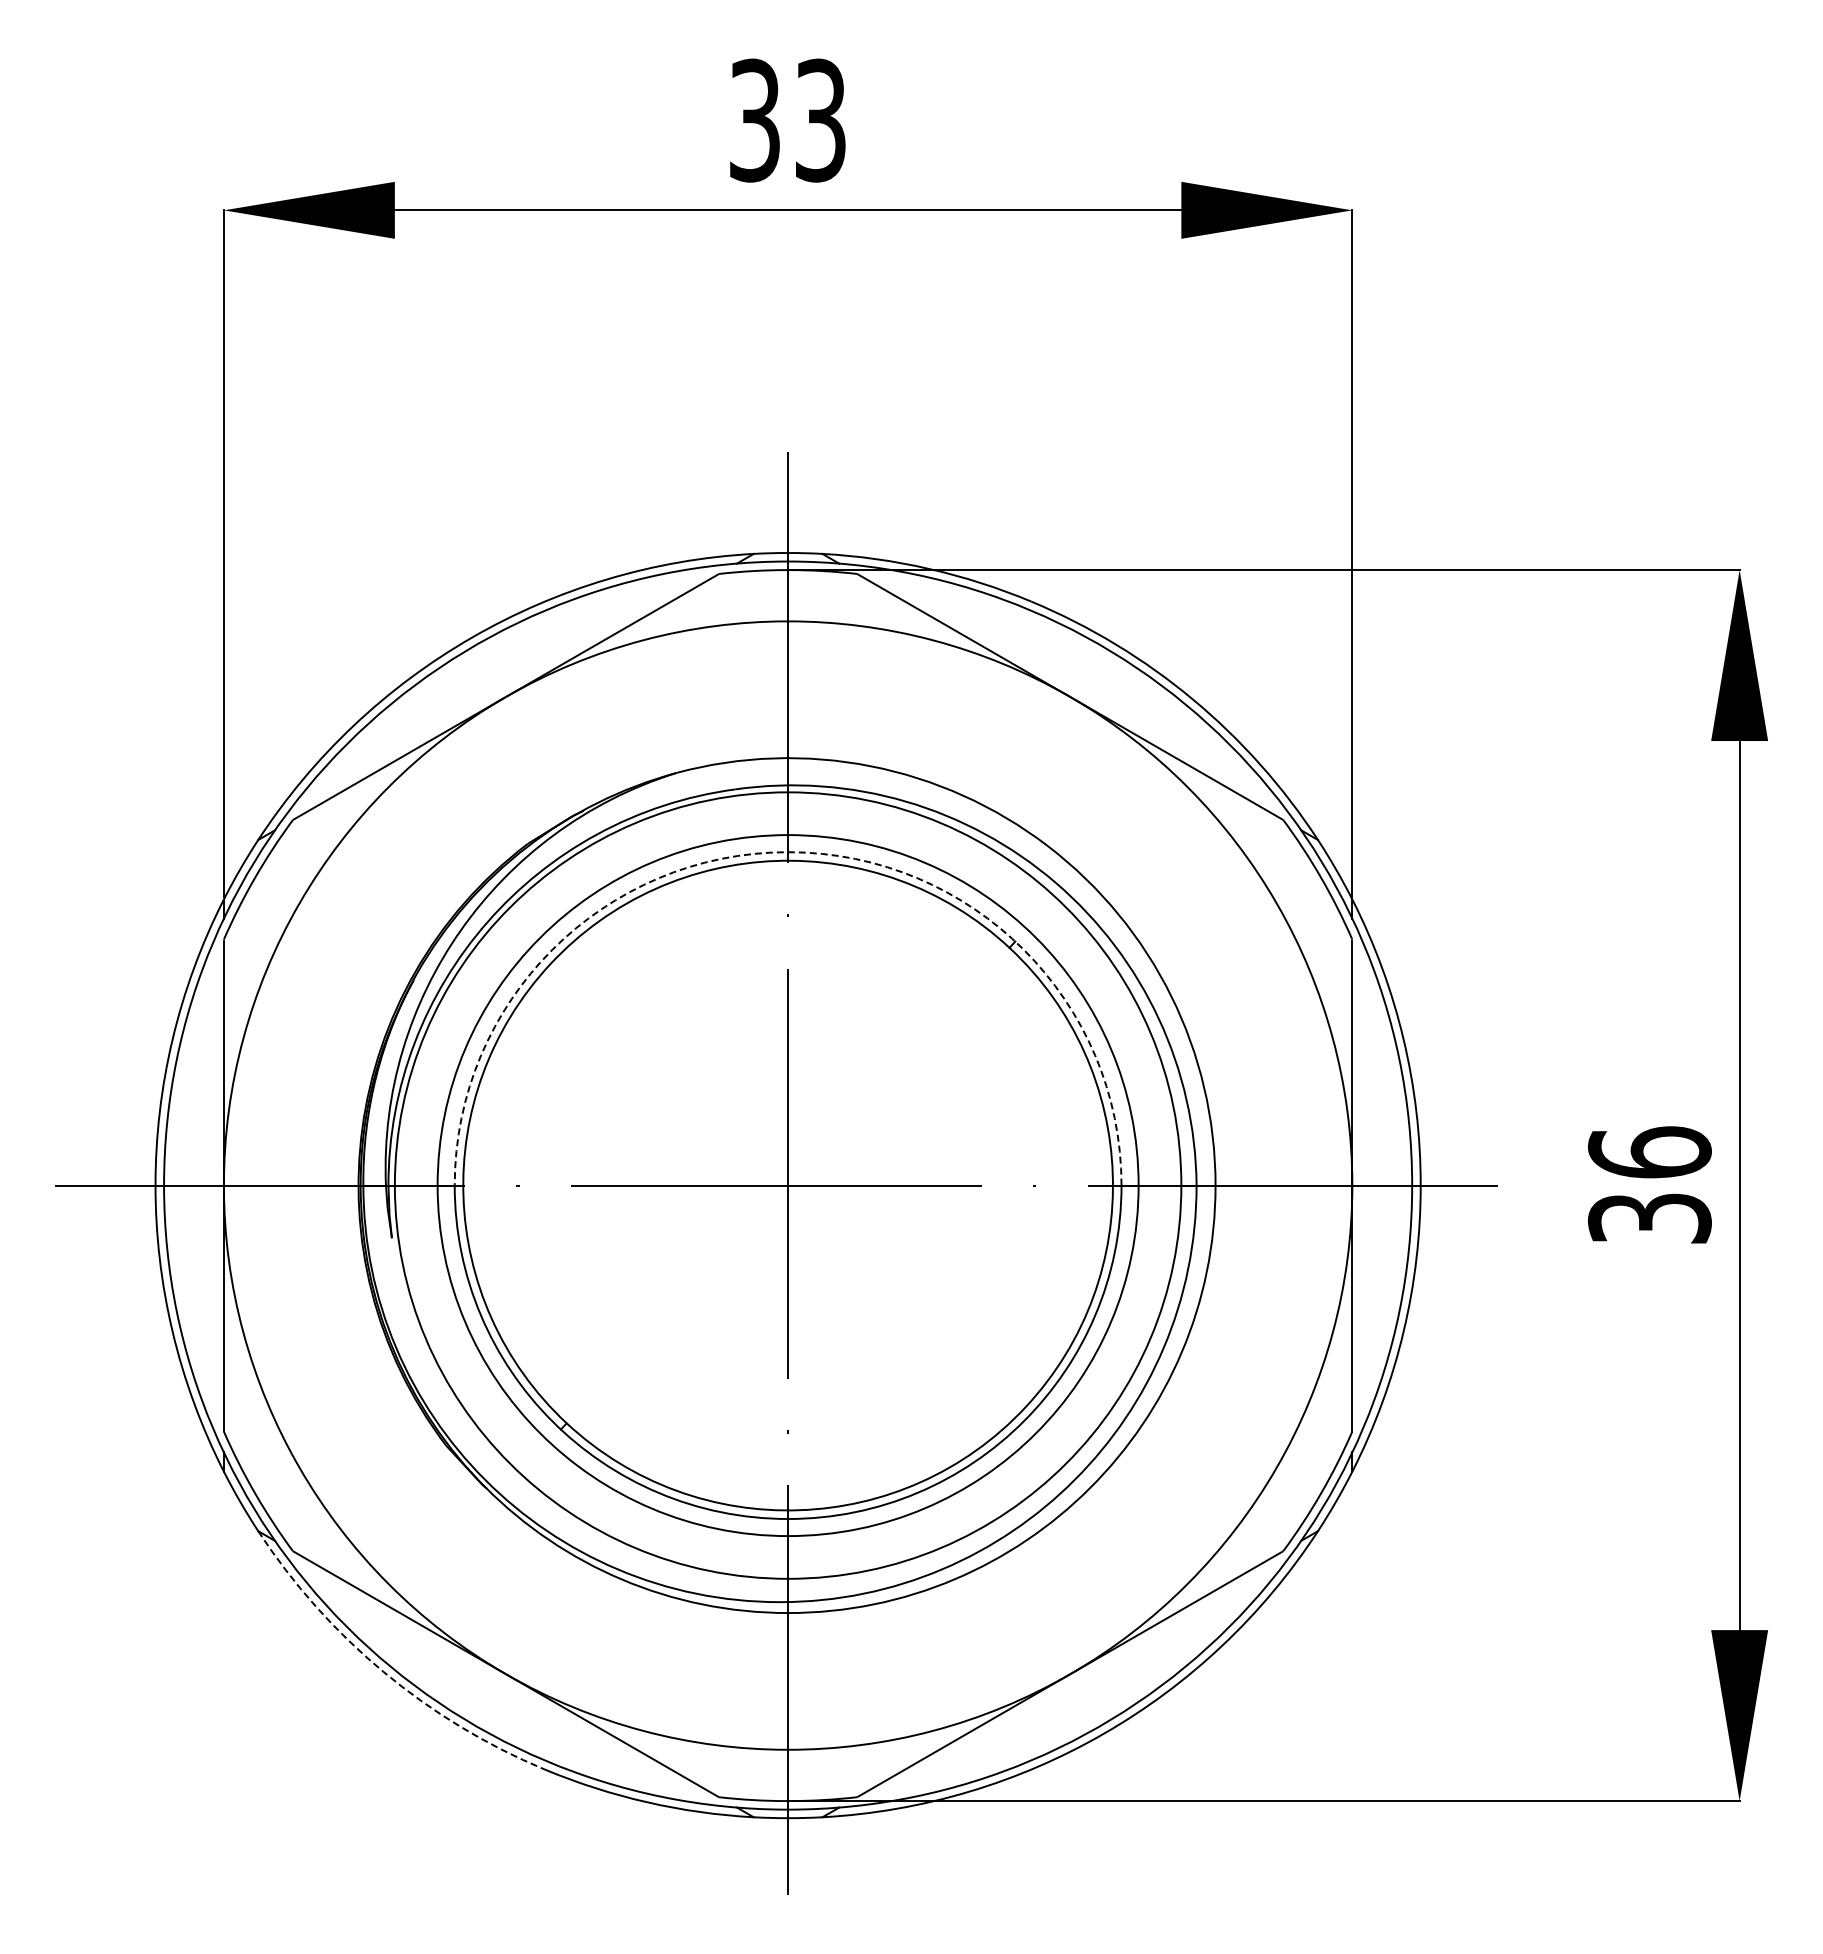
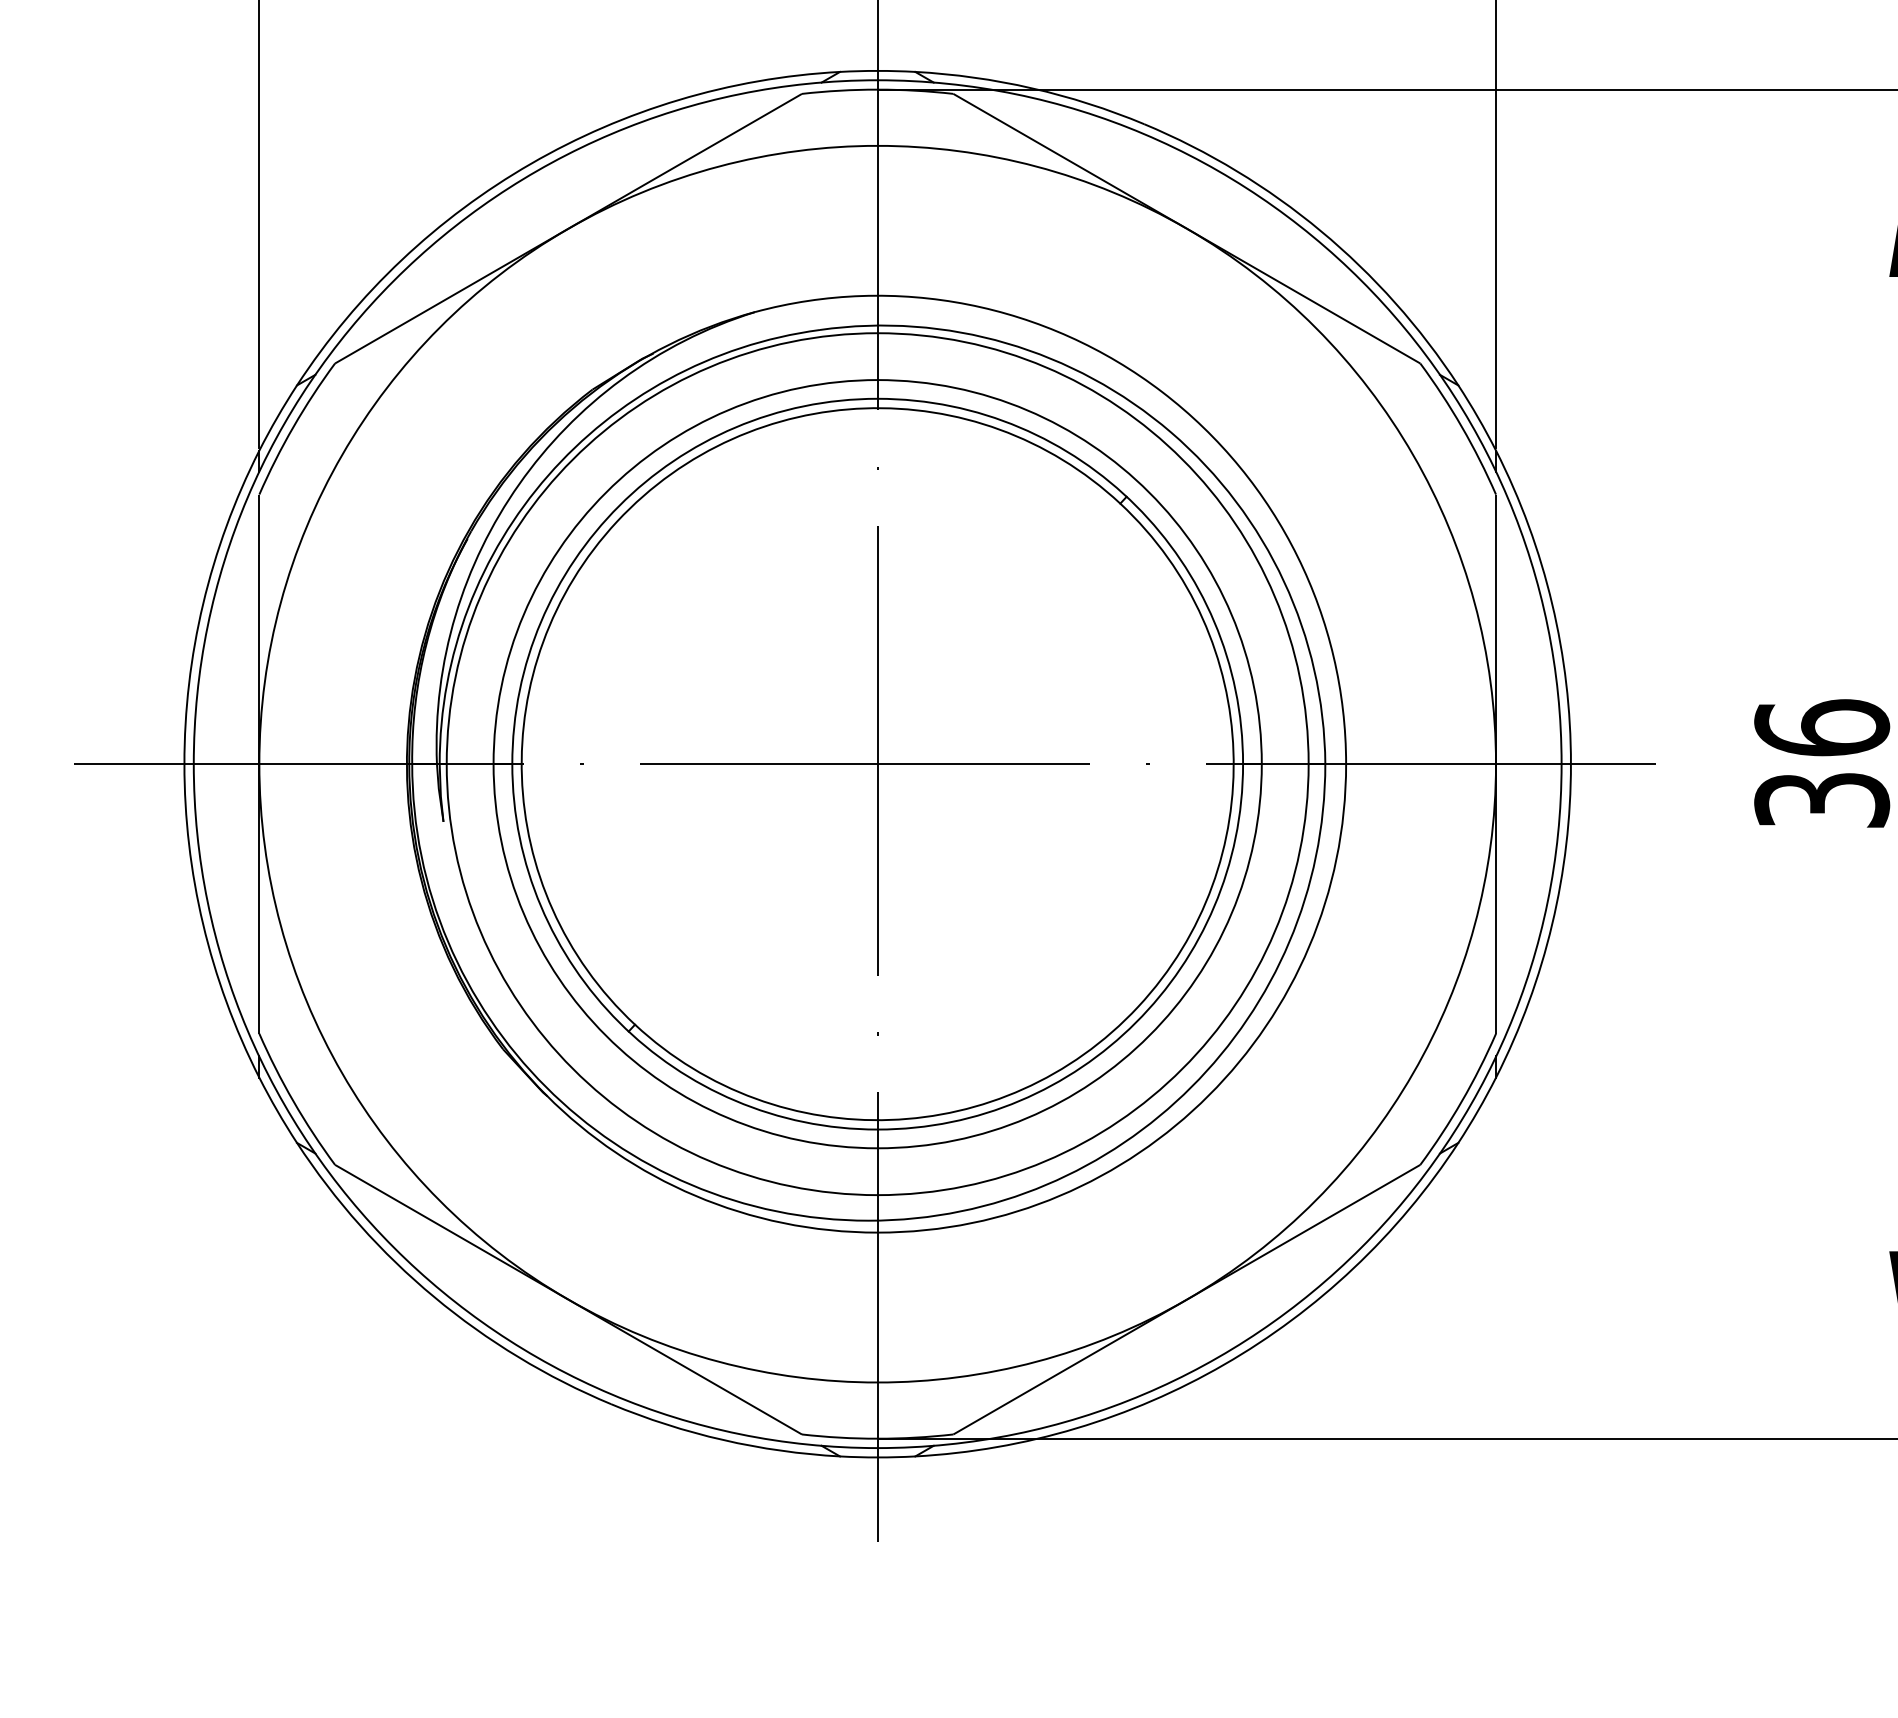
arc: (788, 852) -> (878, 399), dashed -> solid
arc: (383, 1671) -> (434, 1296), dashed -> solid

